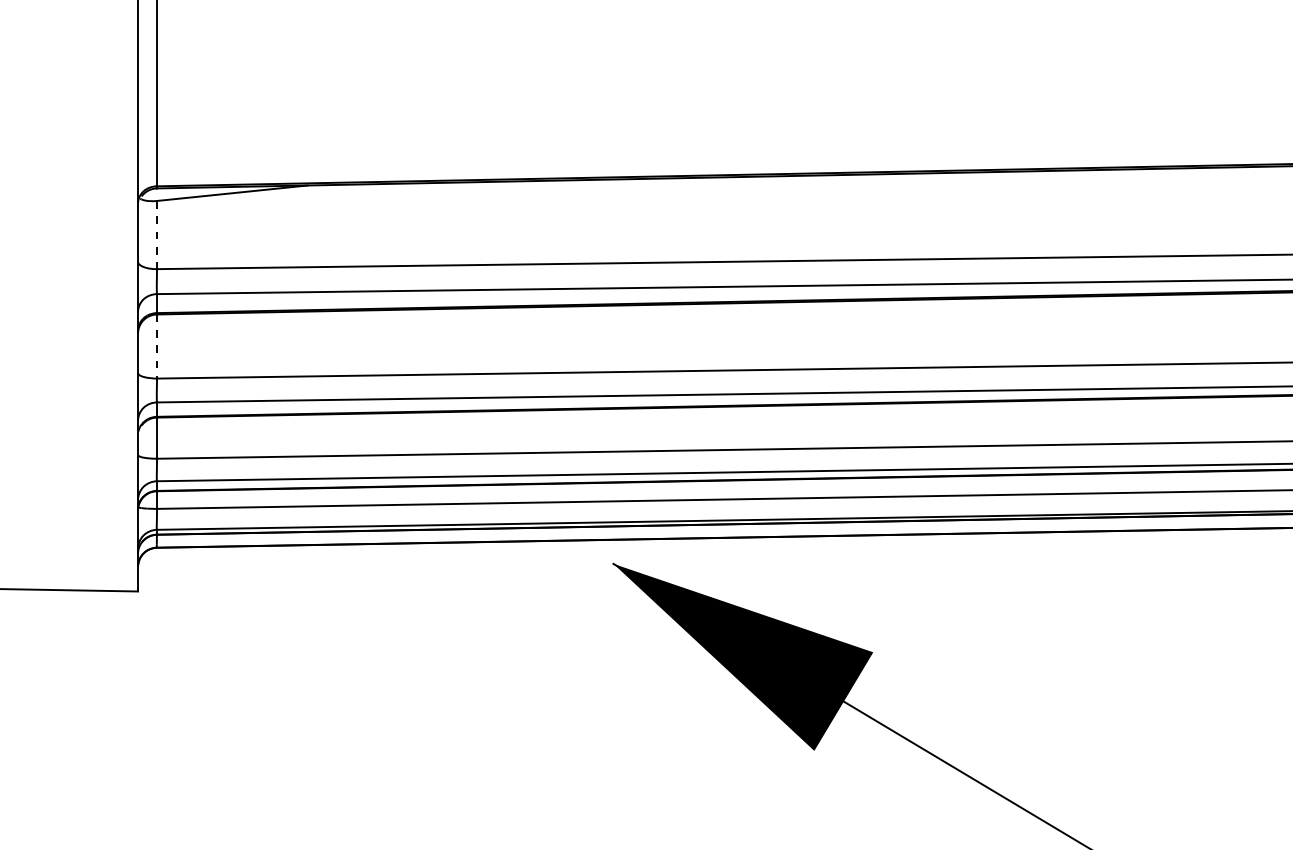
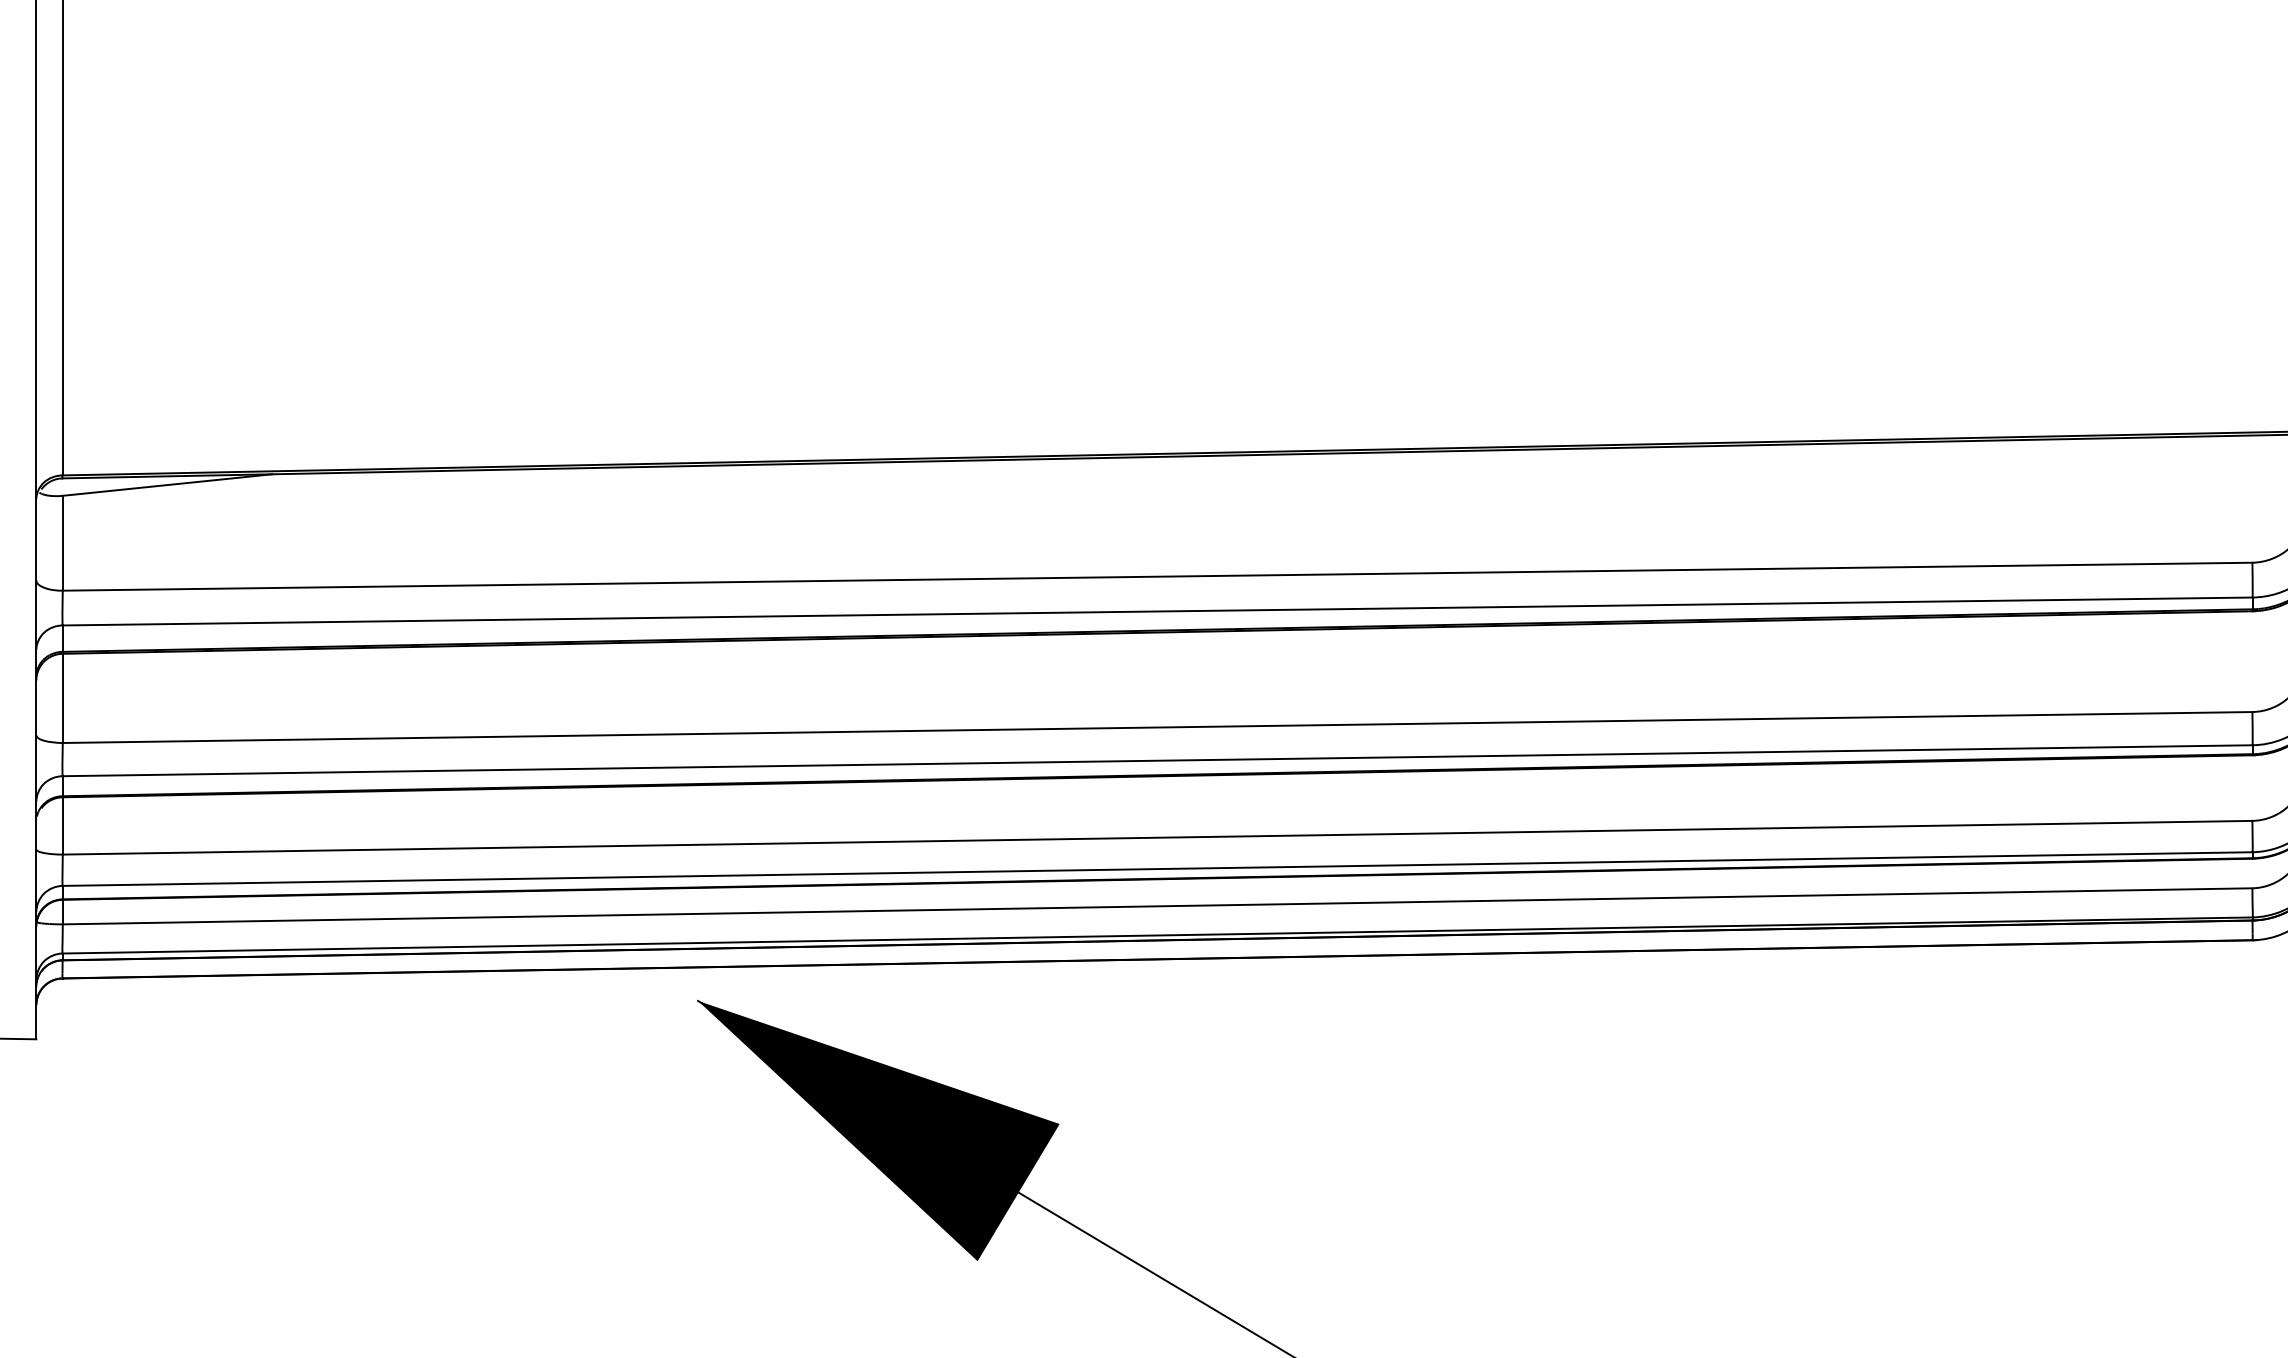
line: (156, 235) -> (62, 543), dashed -> solid
line: (156, 346) -> (62, 698), dashed -> solid

